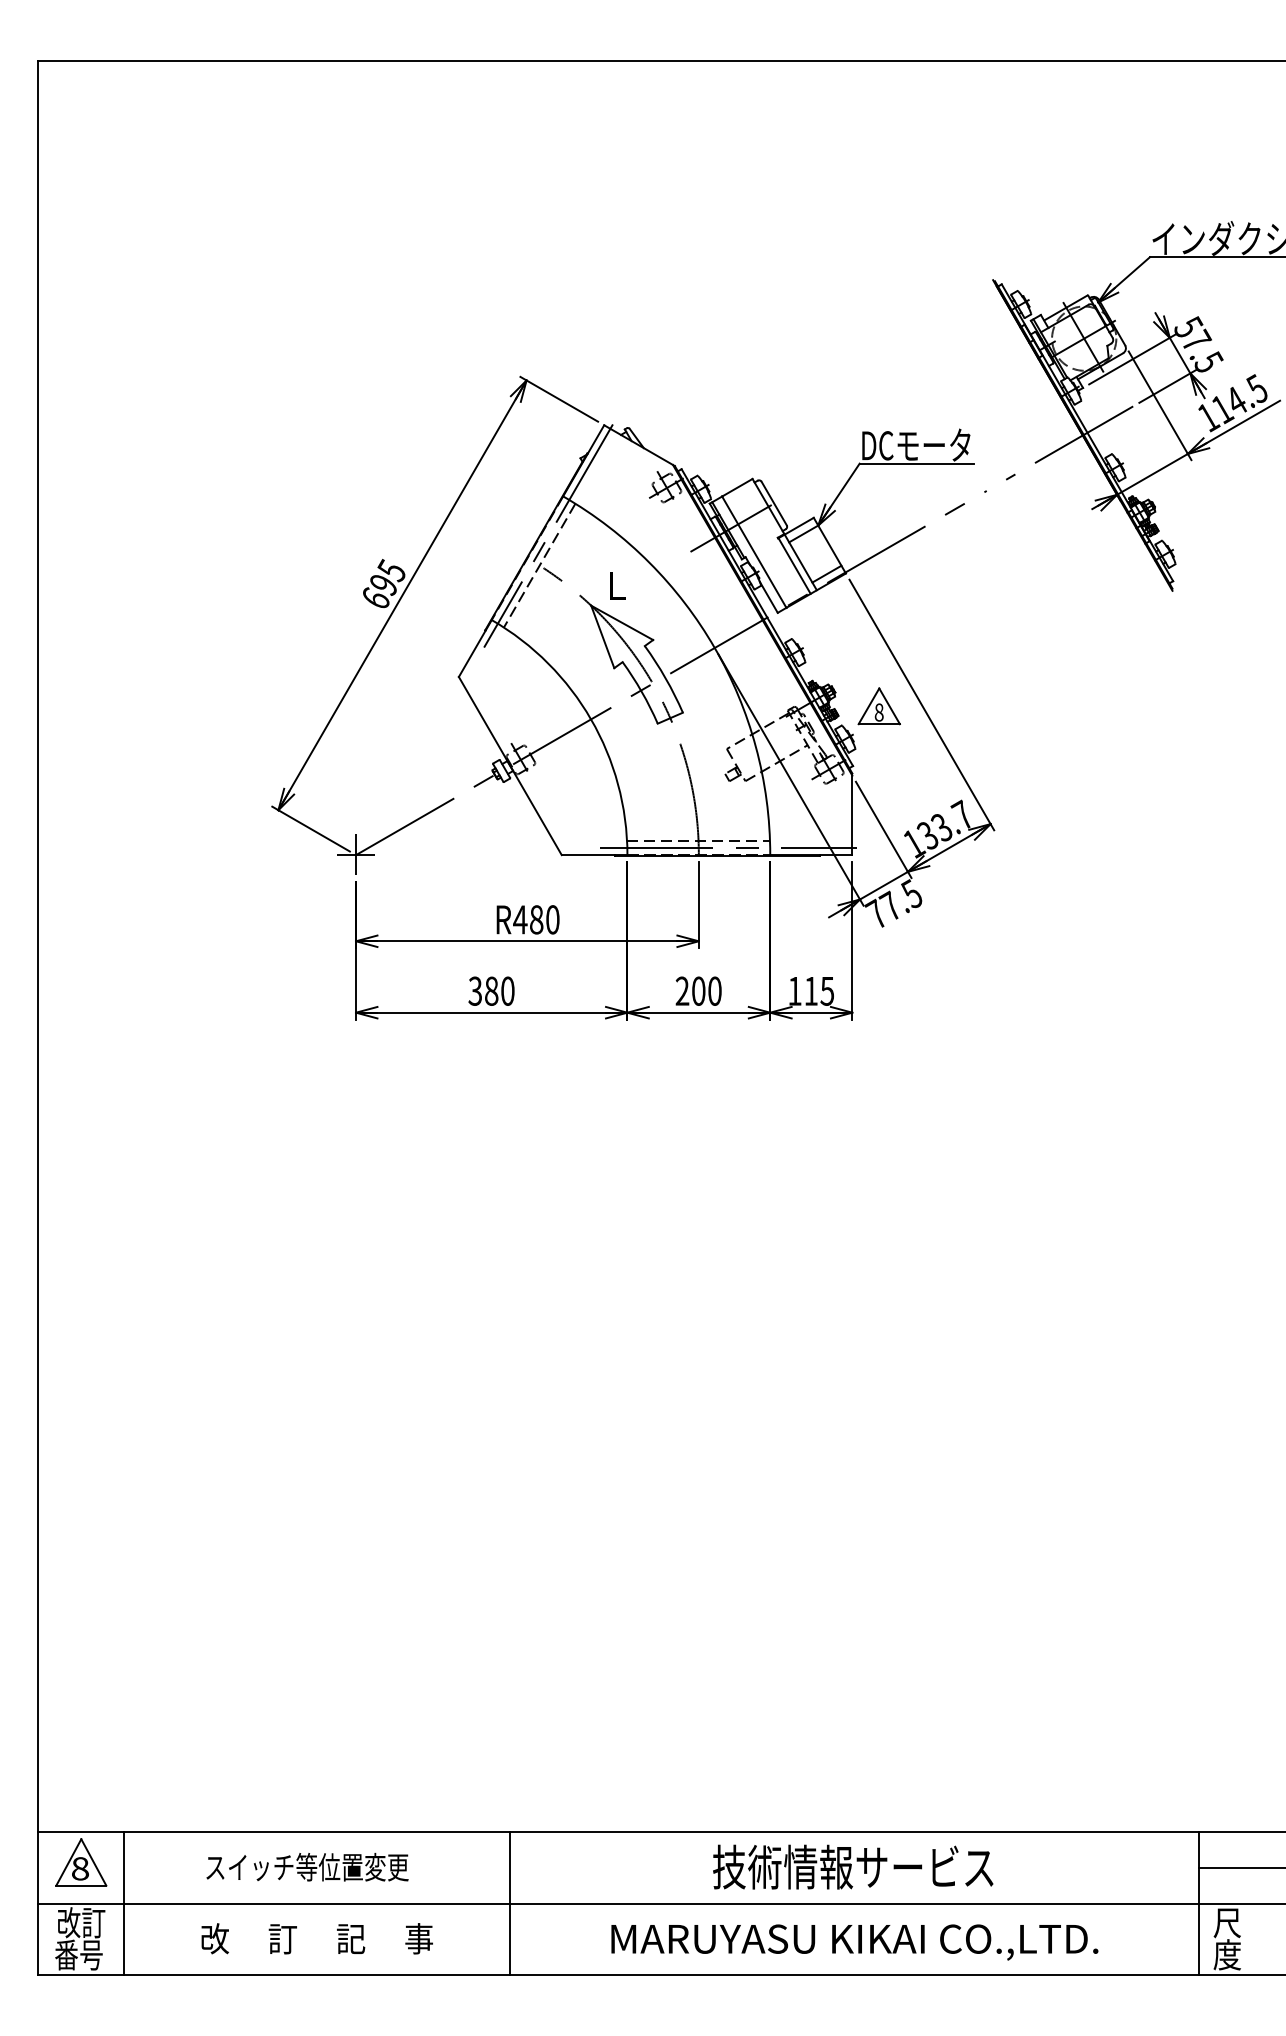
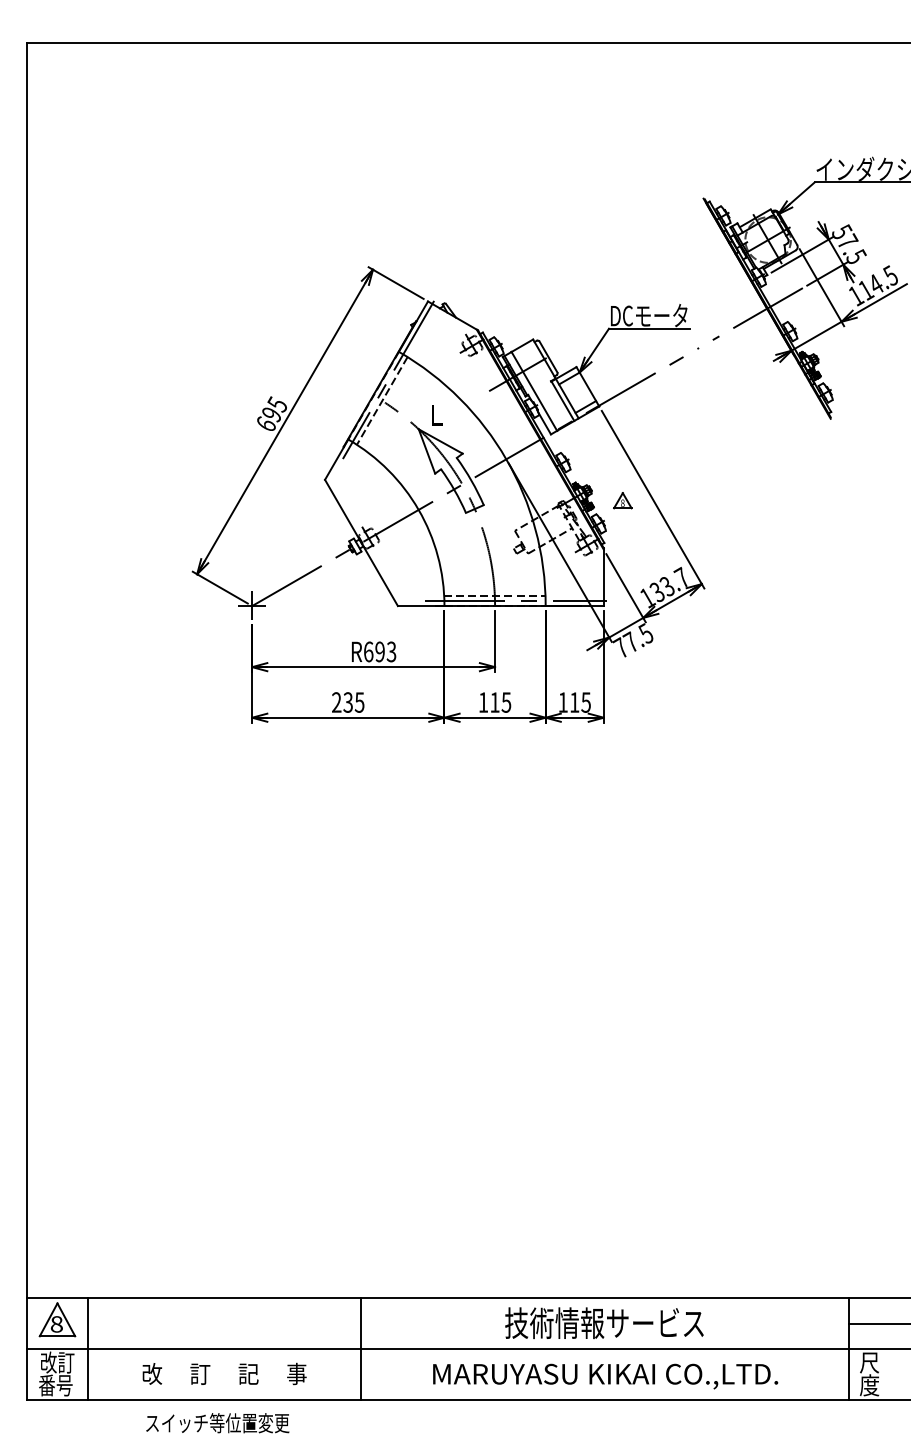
part: (878, 706) -> (622, 500), size x0.6
text: (536, 919) -> (380, 651), R480 -> R693
text: (491, 990) -> (348, 702), 380 -> 235
text: (698, 990) -> (494, 702), 200 -> 115
text: (307, 1867) -> (217, 1423), moved

